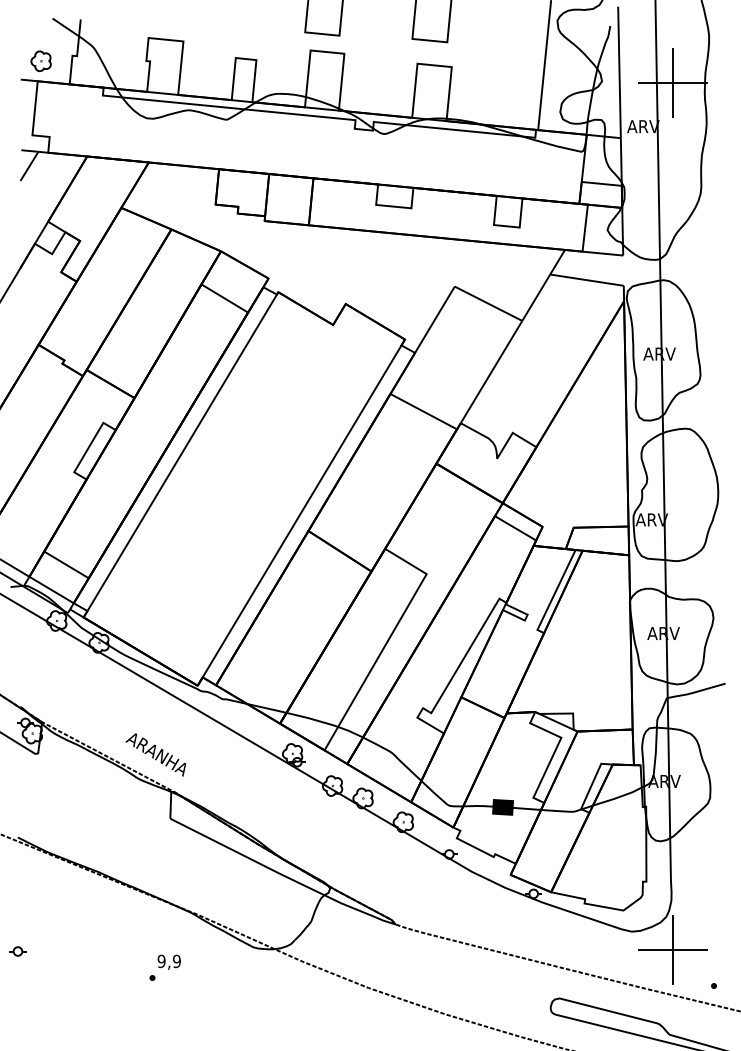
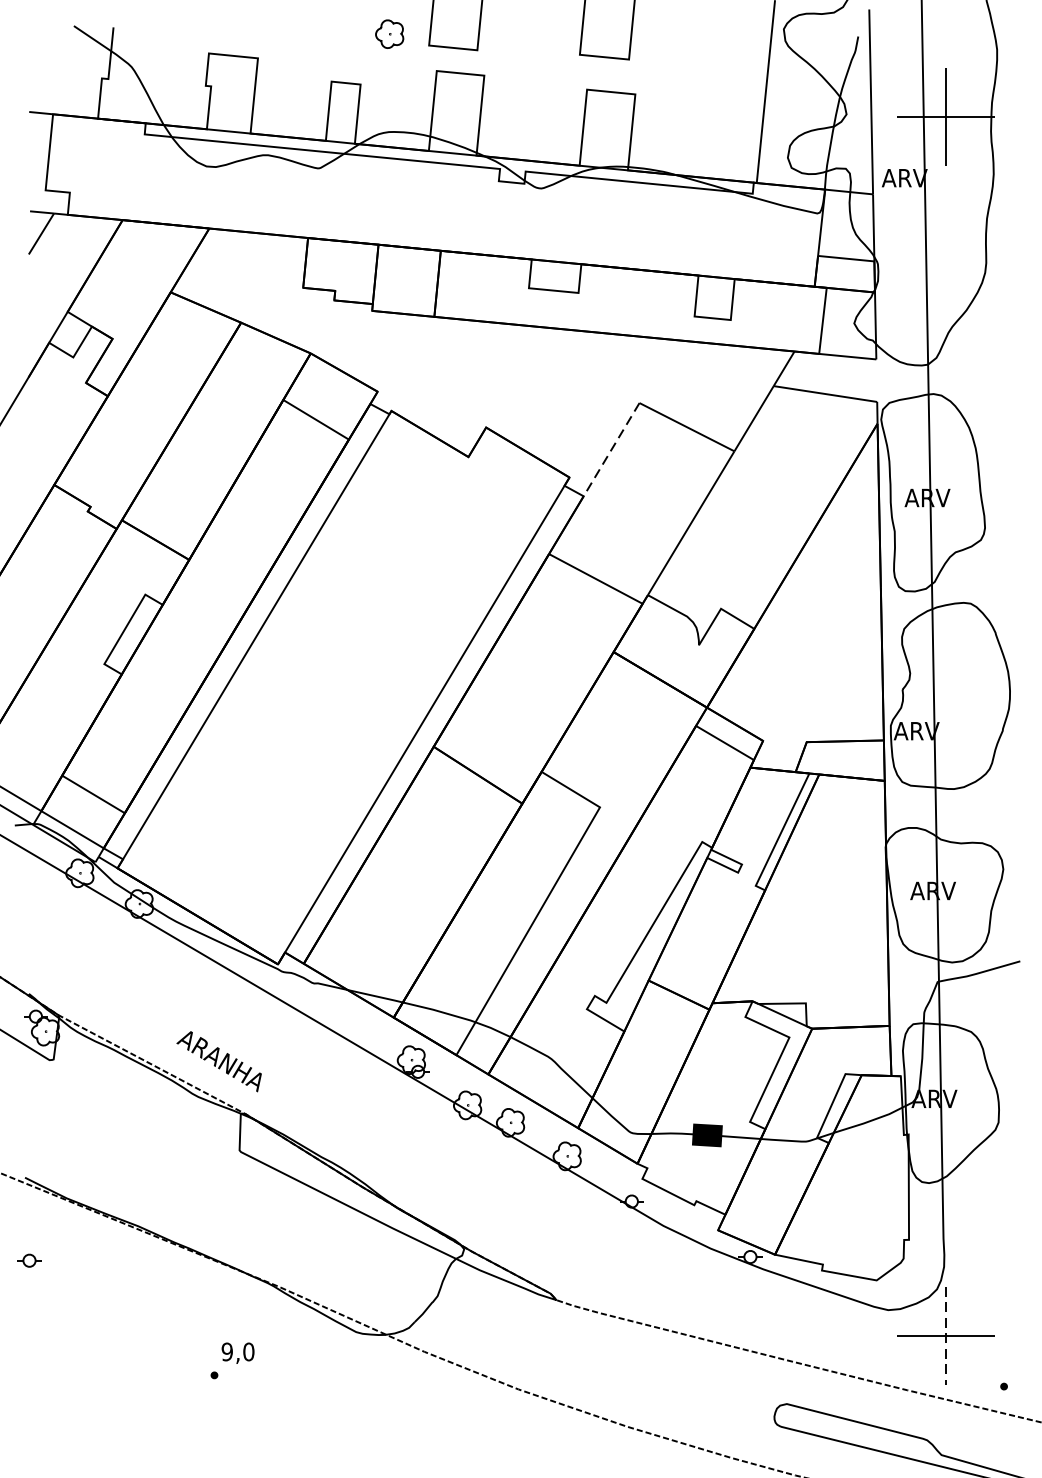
part: (40, 61) -> (388, 34), moved
line: (434, 319) -> (610, 449), solid -> dashed
line: (672, 949) -> (945, 1335), solid -> dashed
part: (17, 951) -> (28, 1260), moved
text: (176, 961) -> (248, 1352), 9,9 -> 9,0

